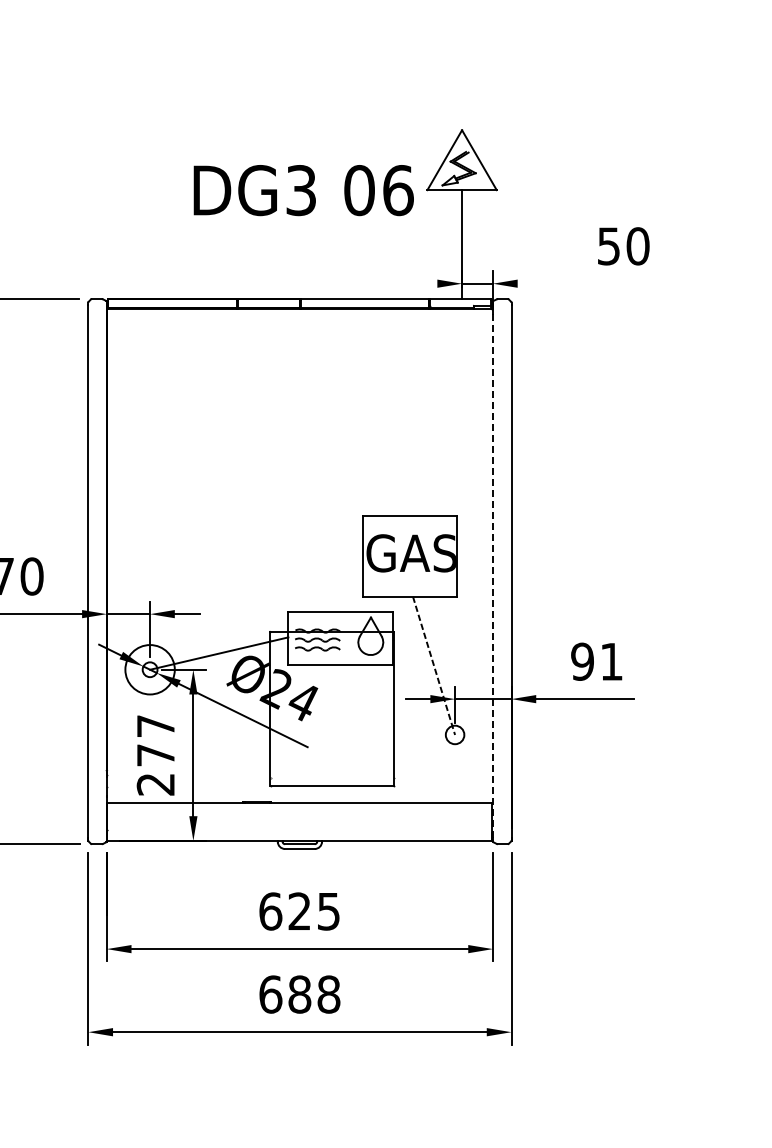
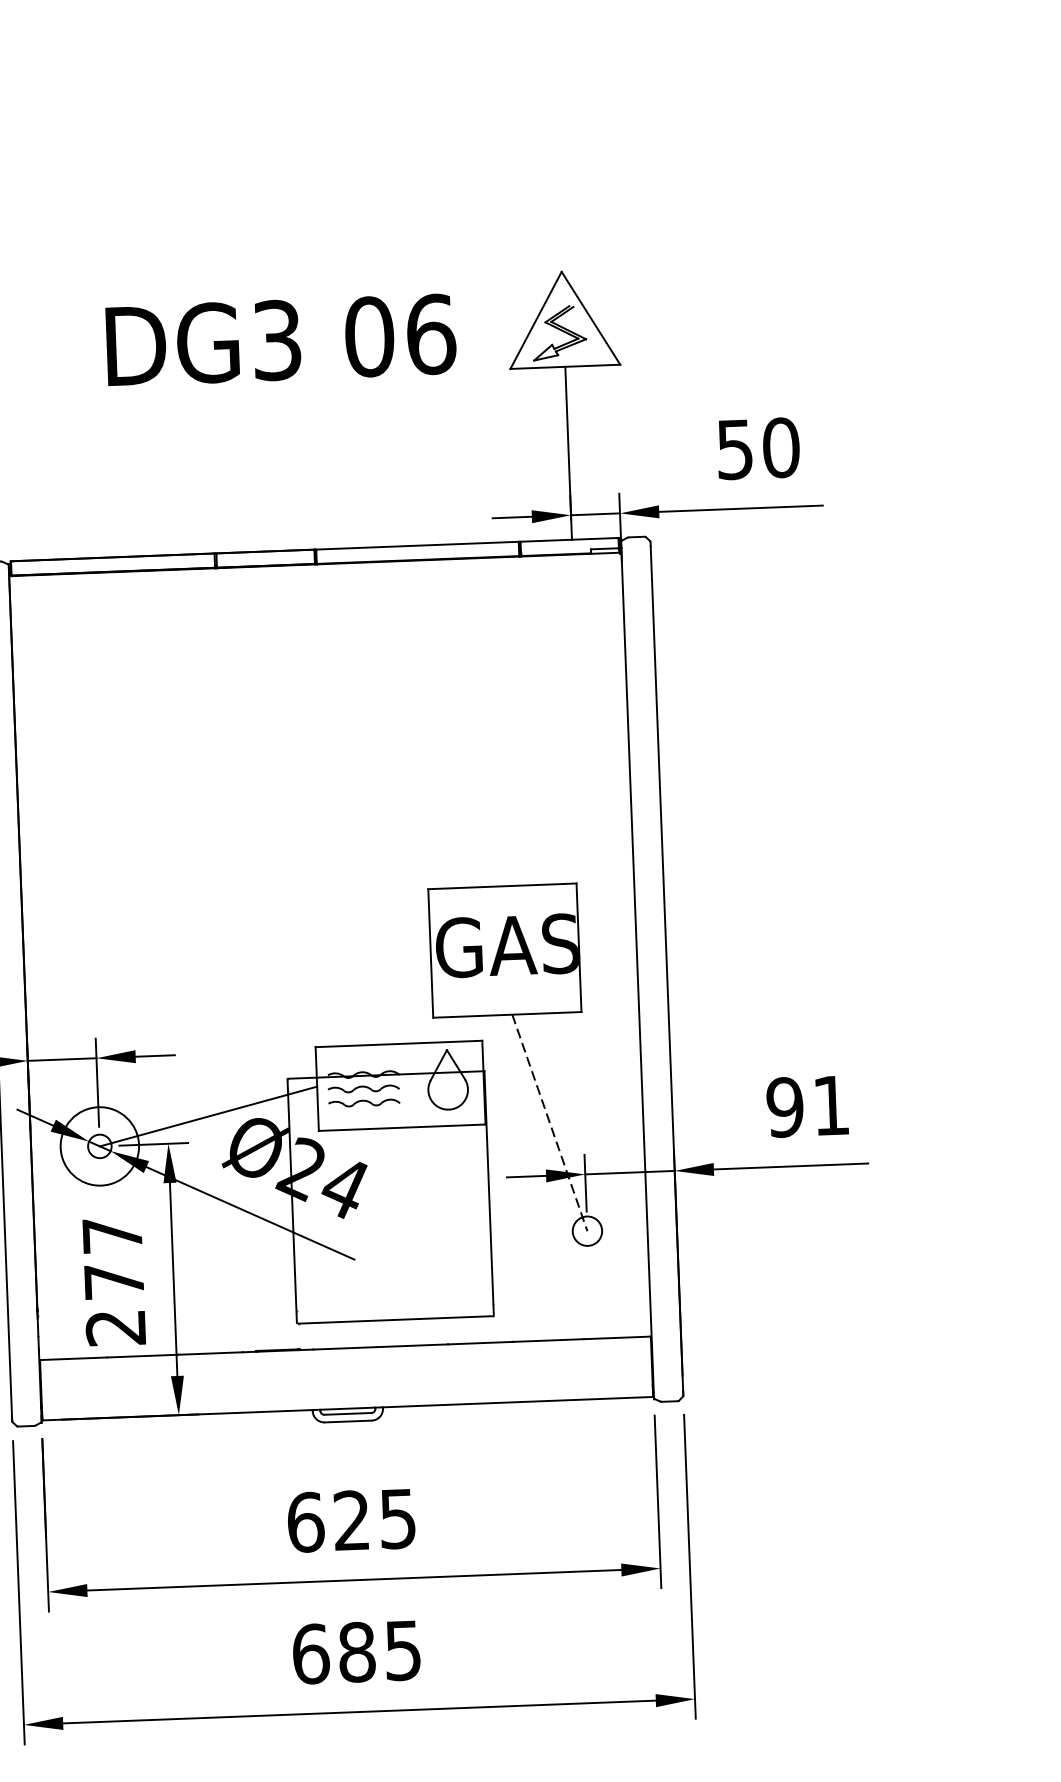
text: (303, 190) -> (280, 340), moved
text: (623, 246) -> (758, 448), moved
line: (424, 283) -> (511, 517), added
line: (568, 283) -> (739, 508), added
line: (492, 571) -> (636, 969), dashed -> solid
text: (328, 994) -> (402, 1650), 688 -> 685

